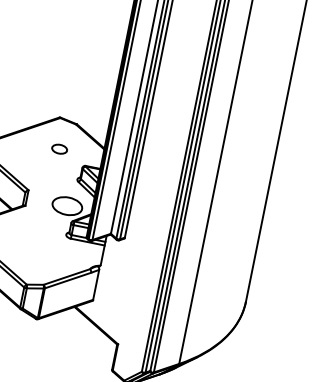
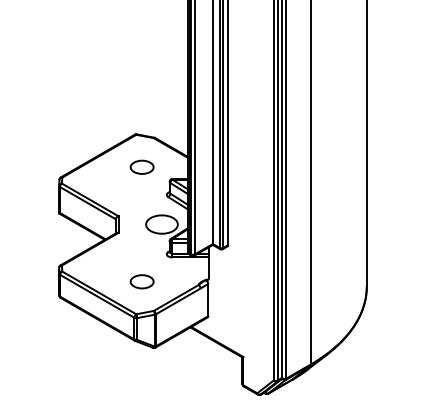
part: (59, 148) -> (141, 166), size x1.43
part: (37, 255) -> (141, 281), added

